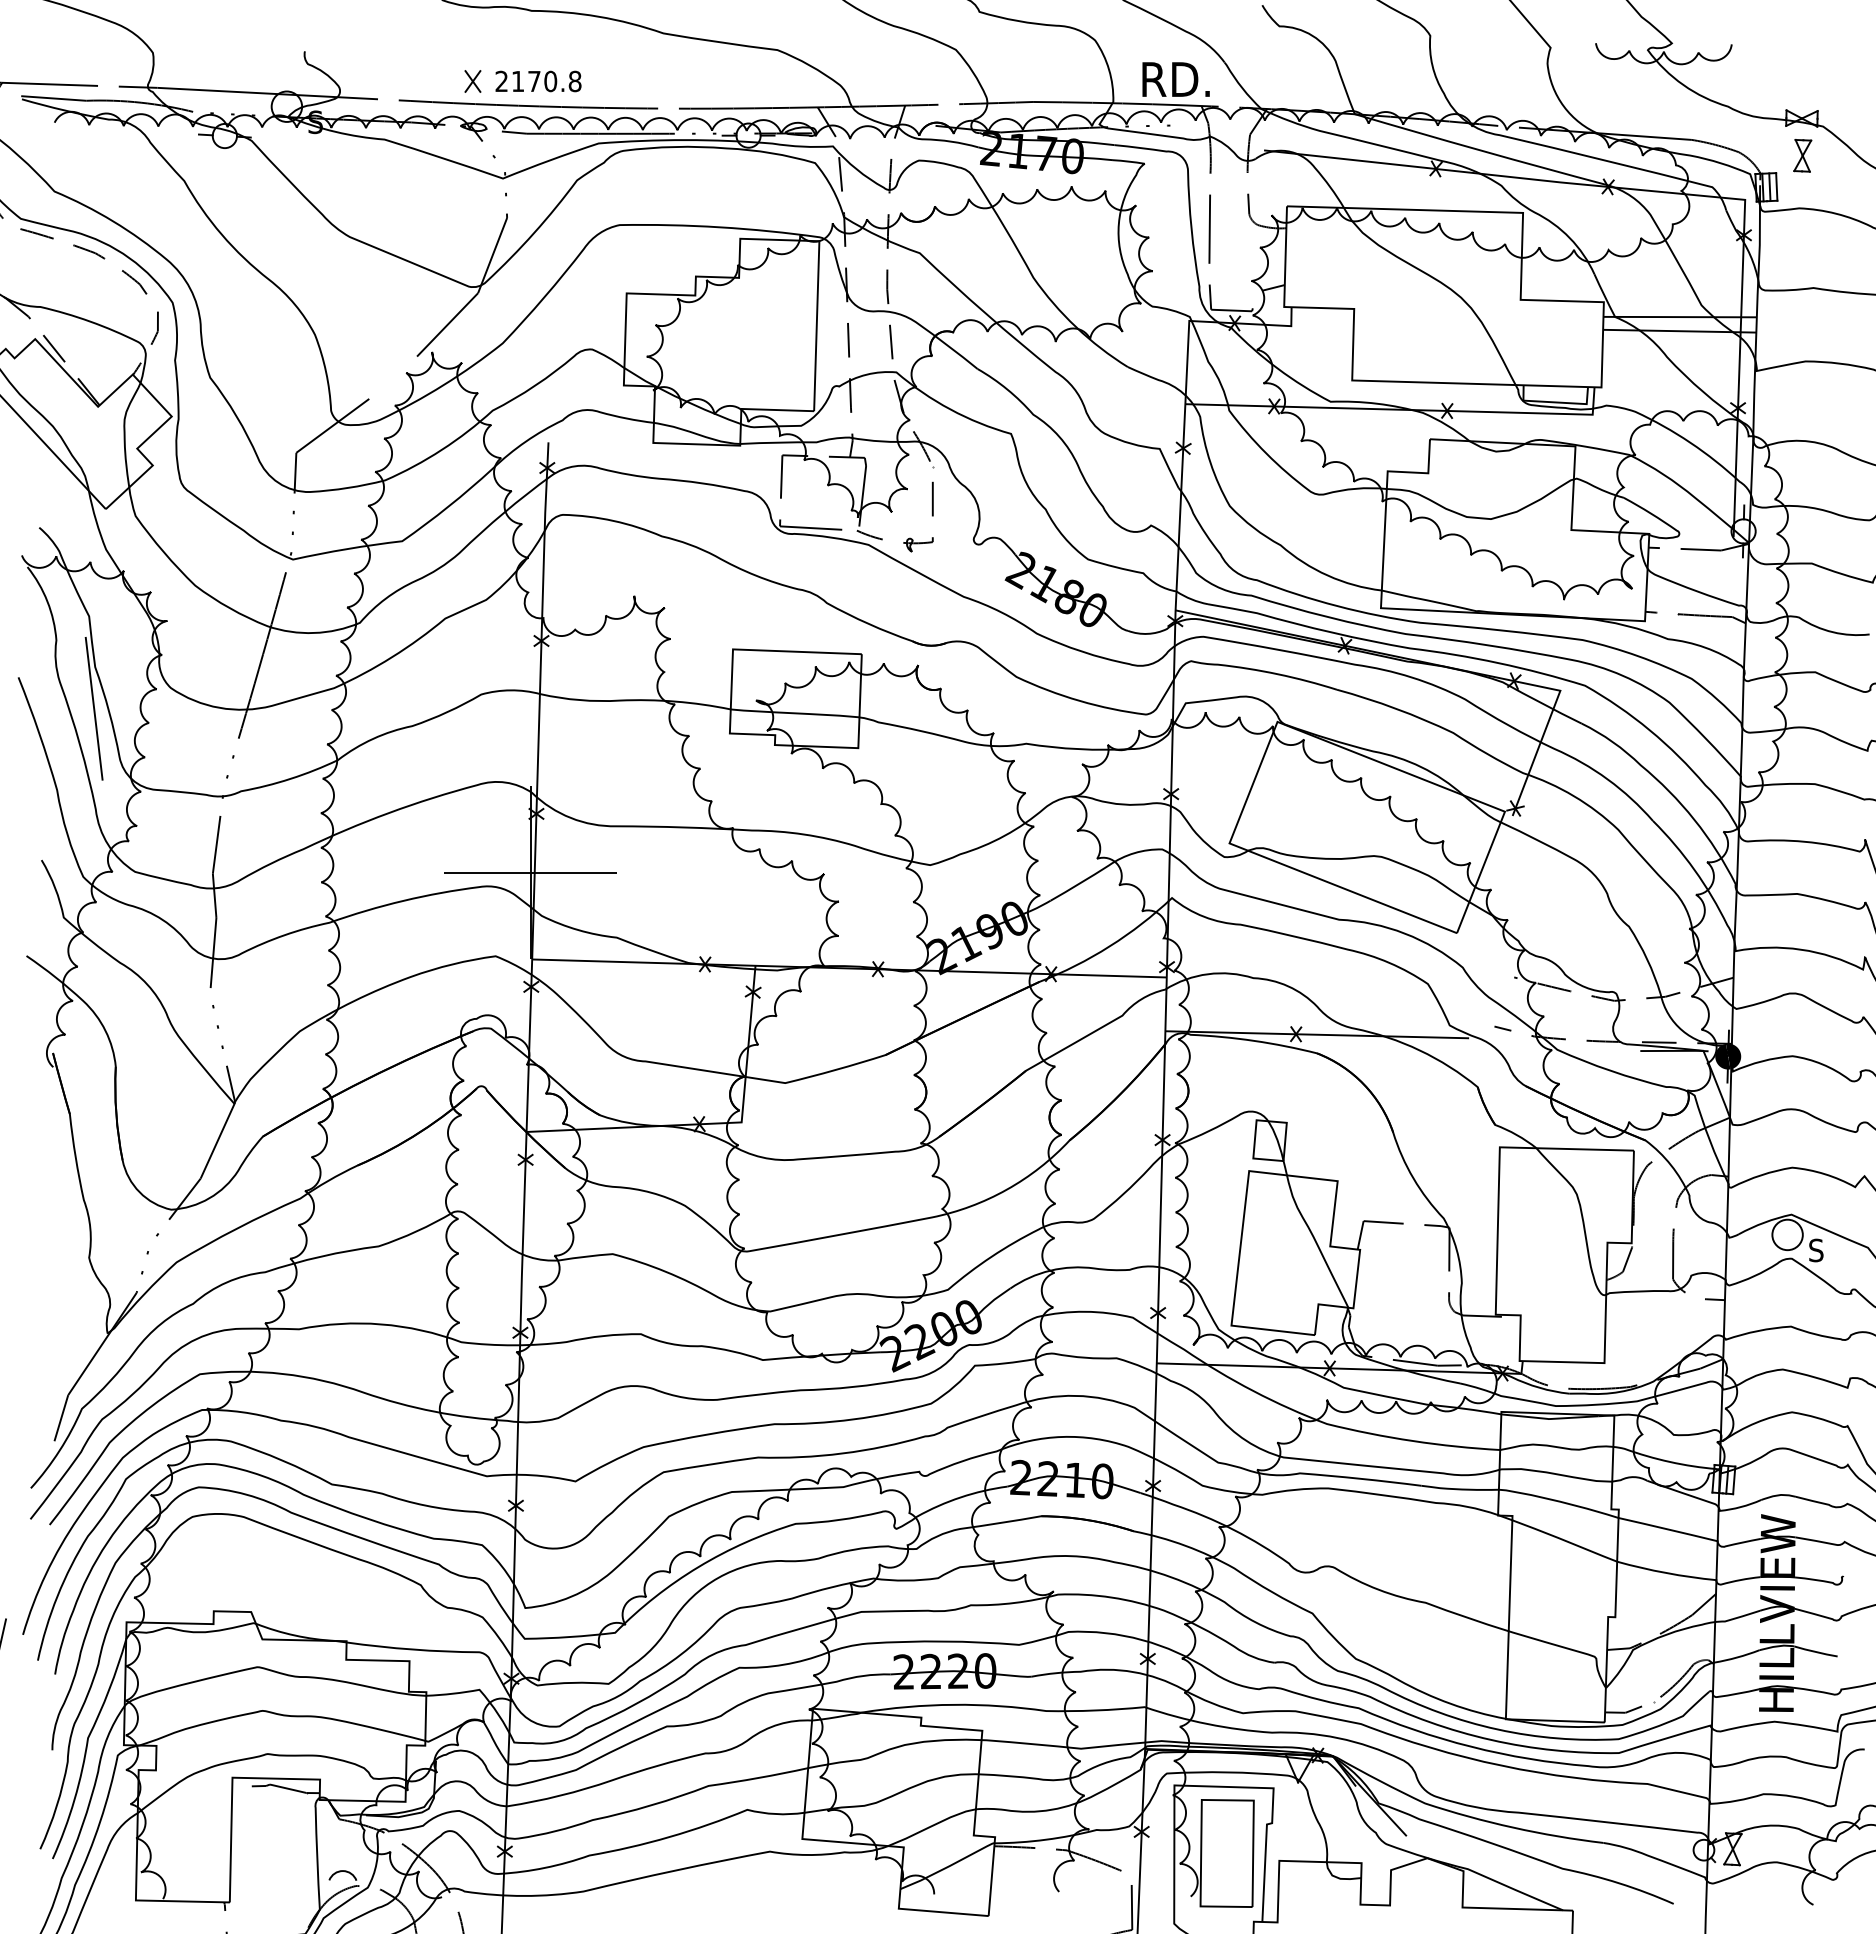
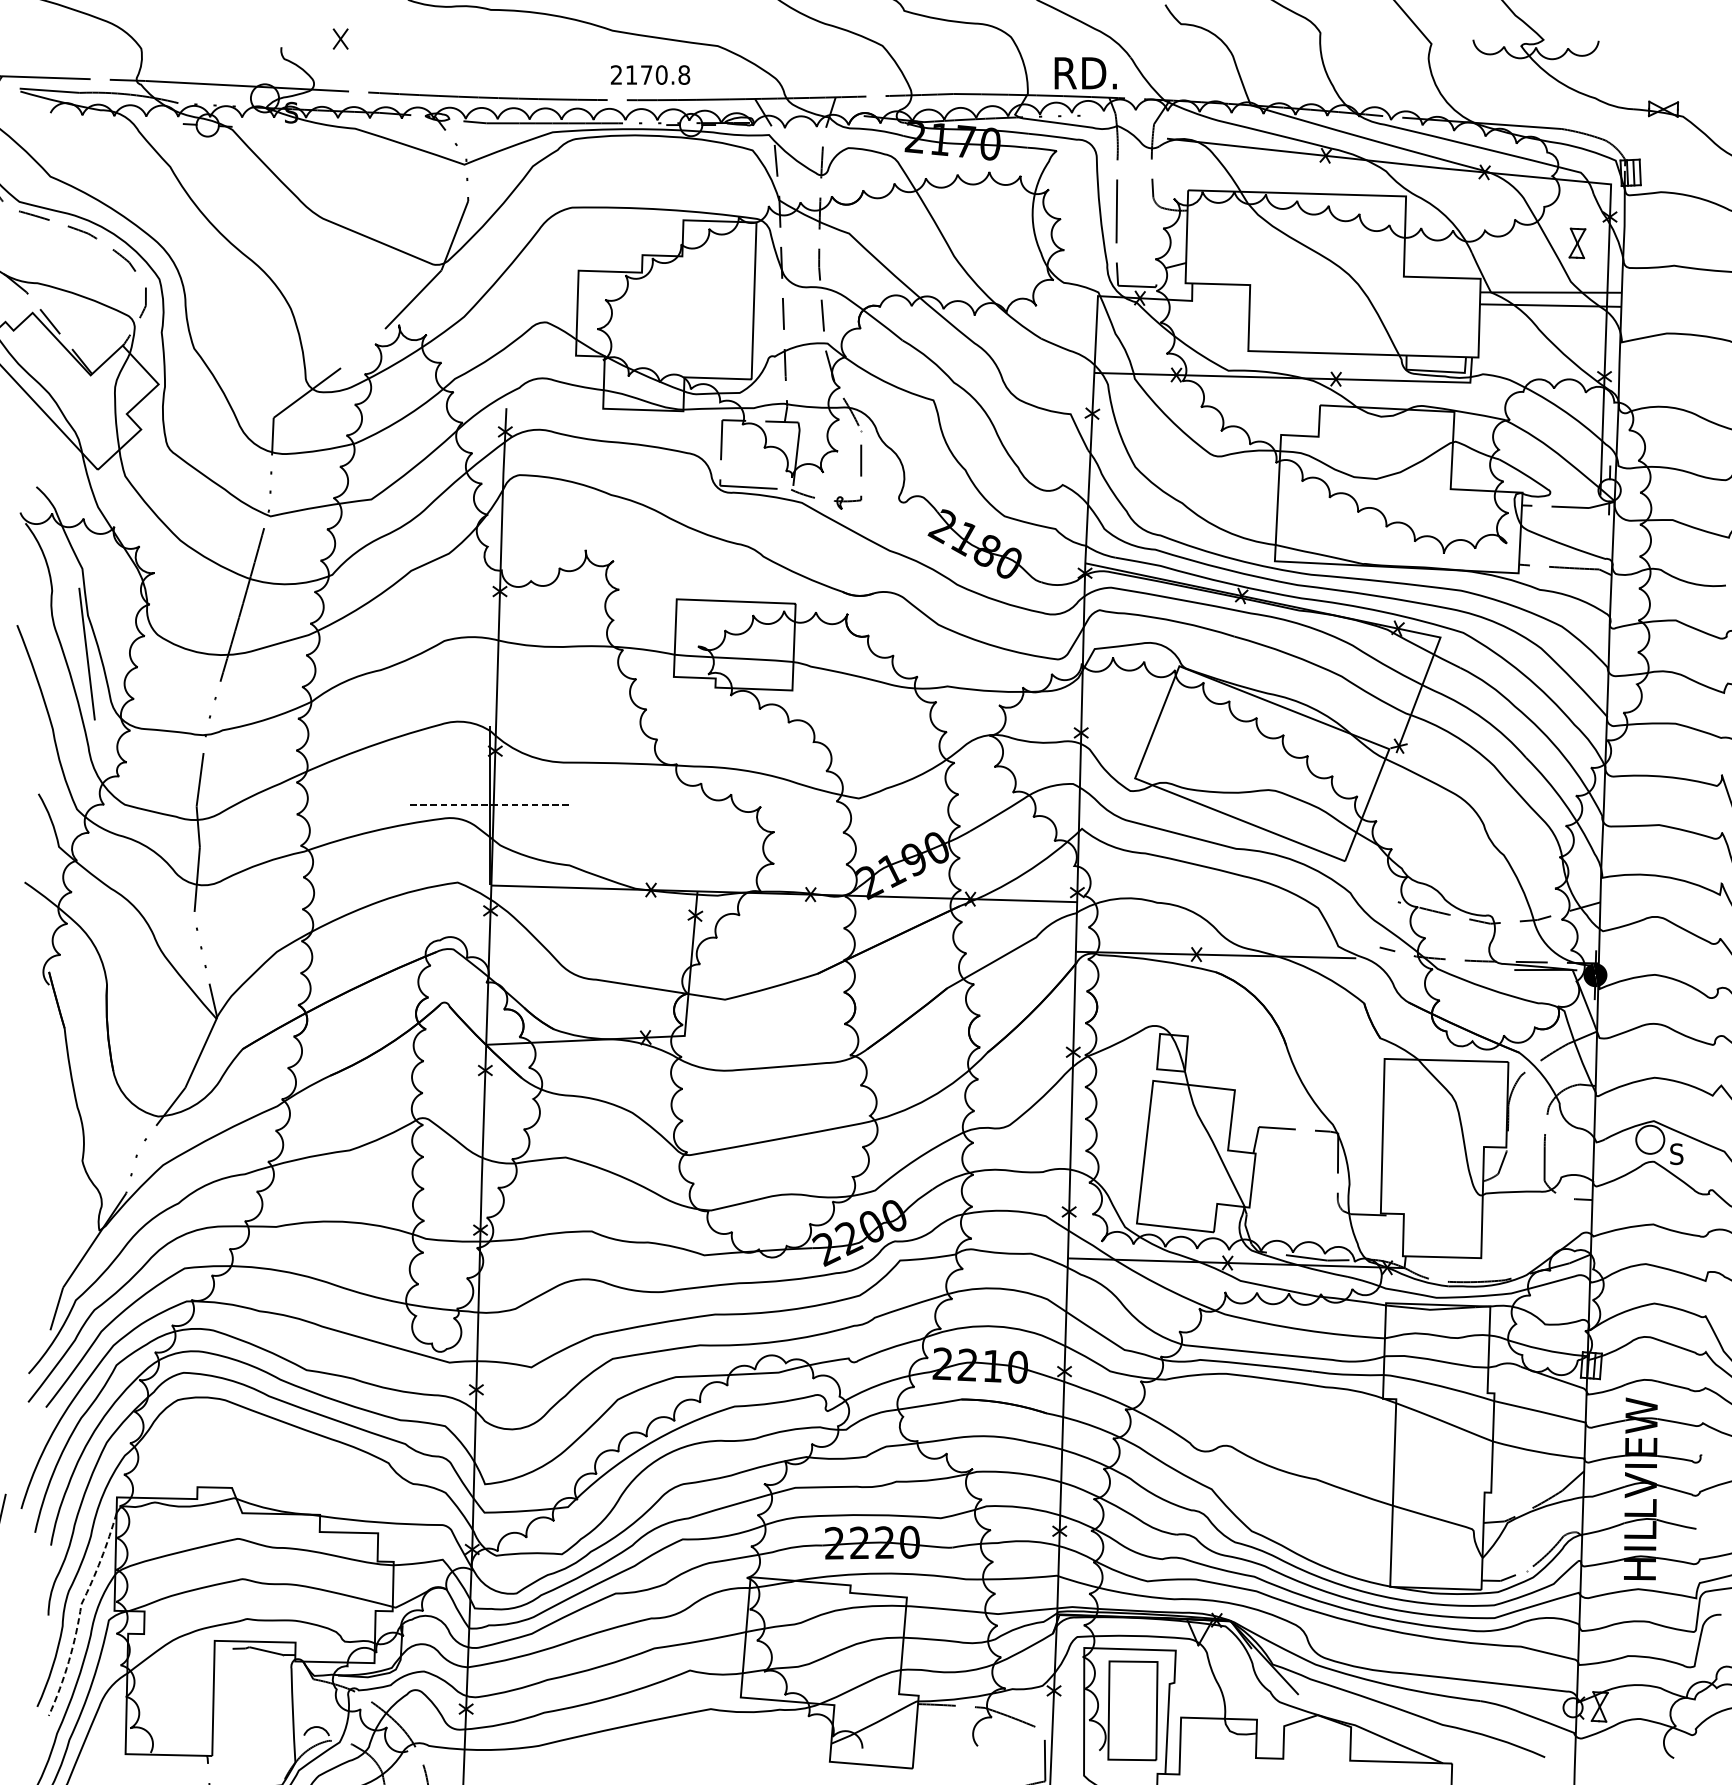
part: (472, 81) -> (340, 39), moved
text: (538, 81) -> (650, 75), moved
part: (1802, 155) -> (1577, 243), moved
line: (530, 872) -> (489, 805), solid -> dashed
line: (86, 1749) -> (79, 1614), solid -> dashed

